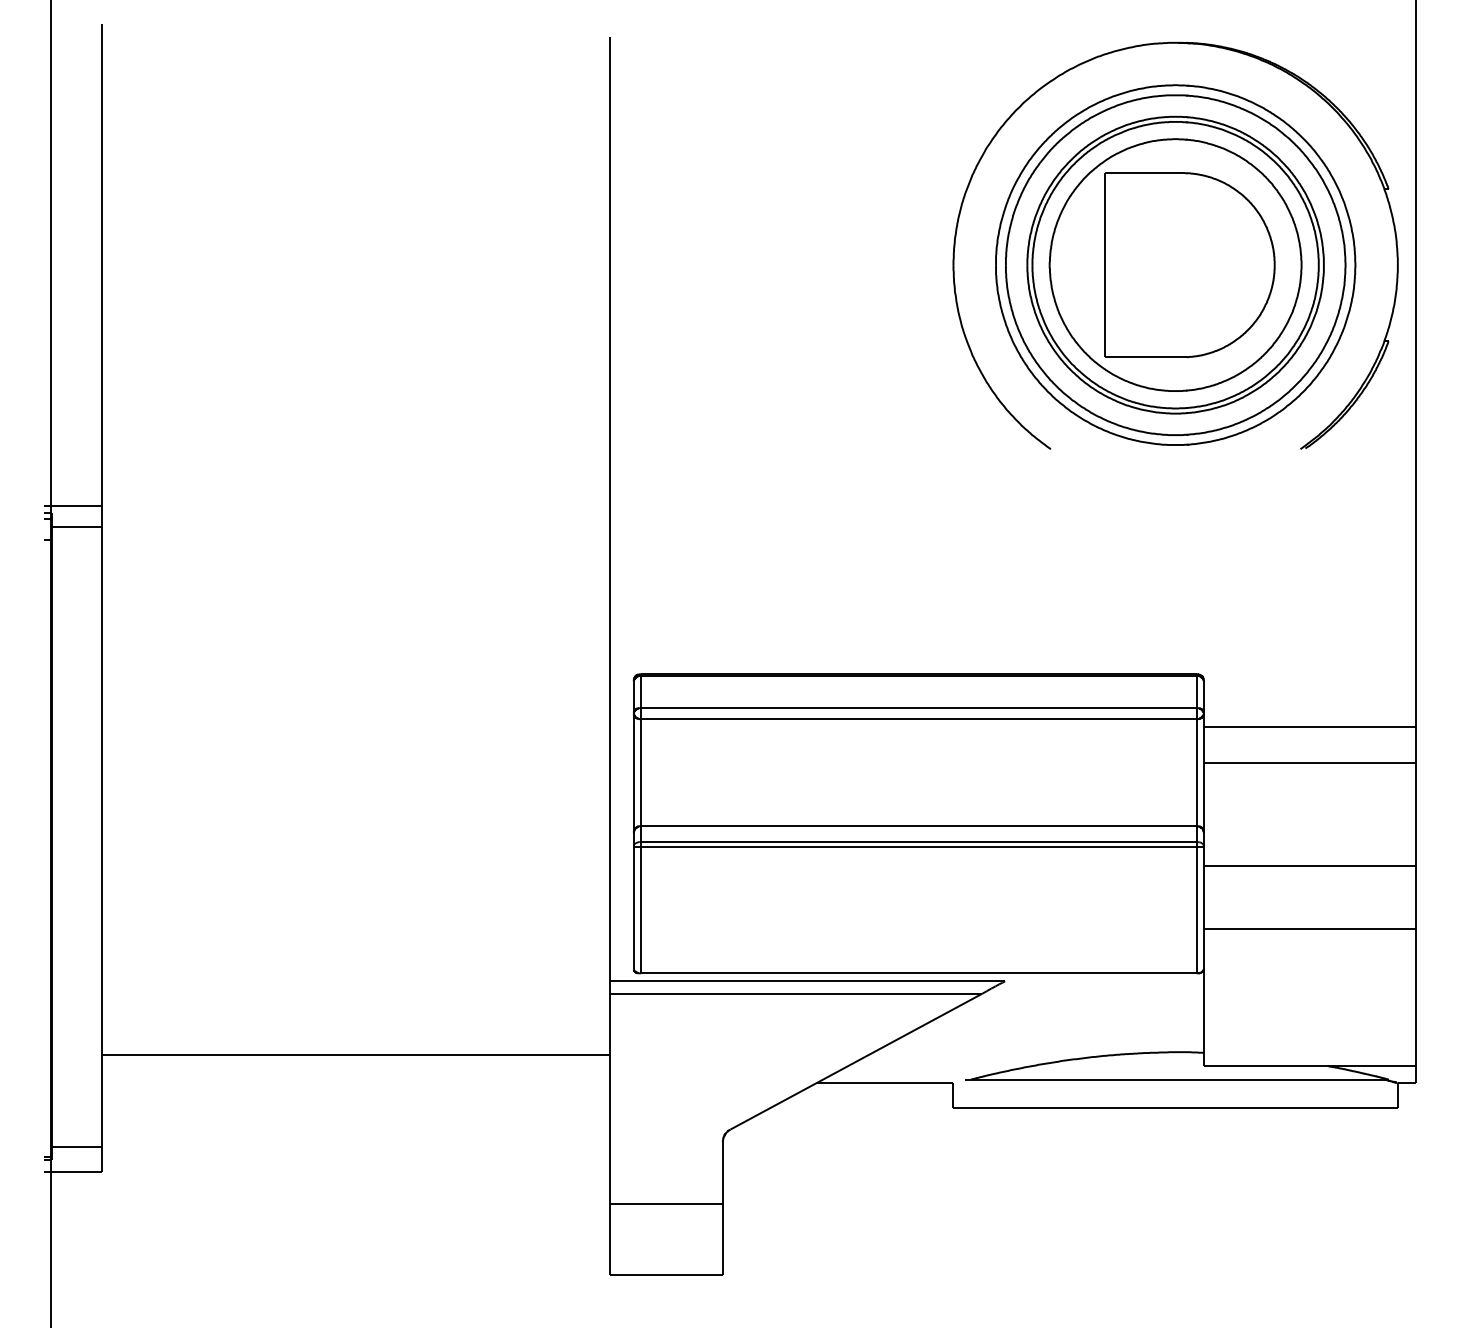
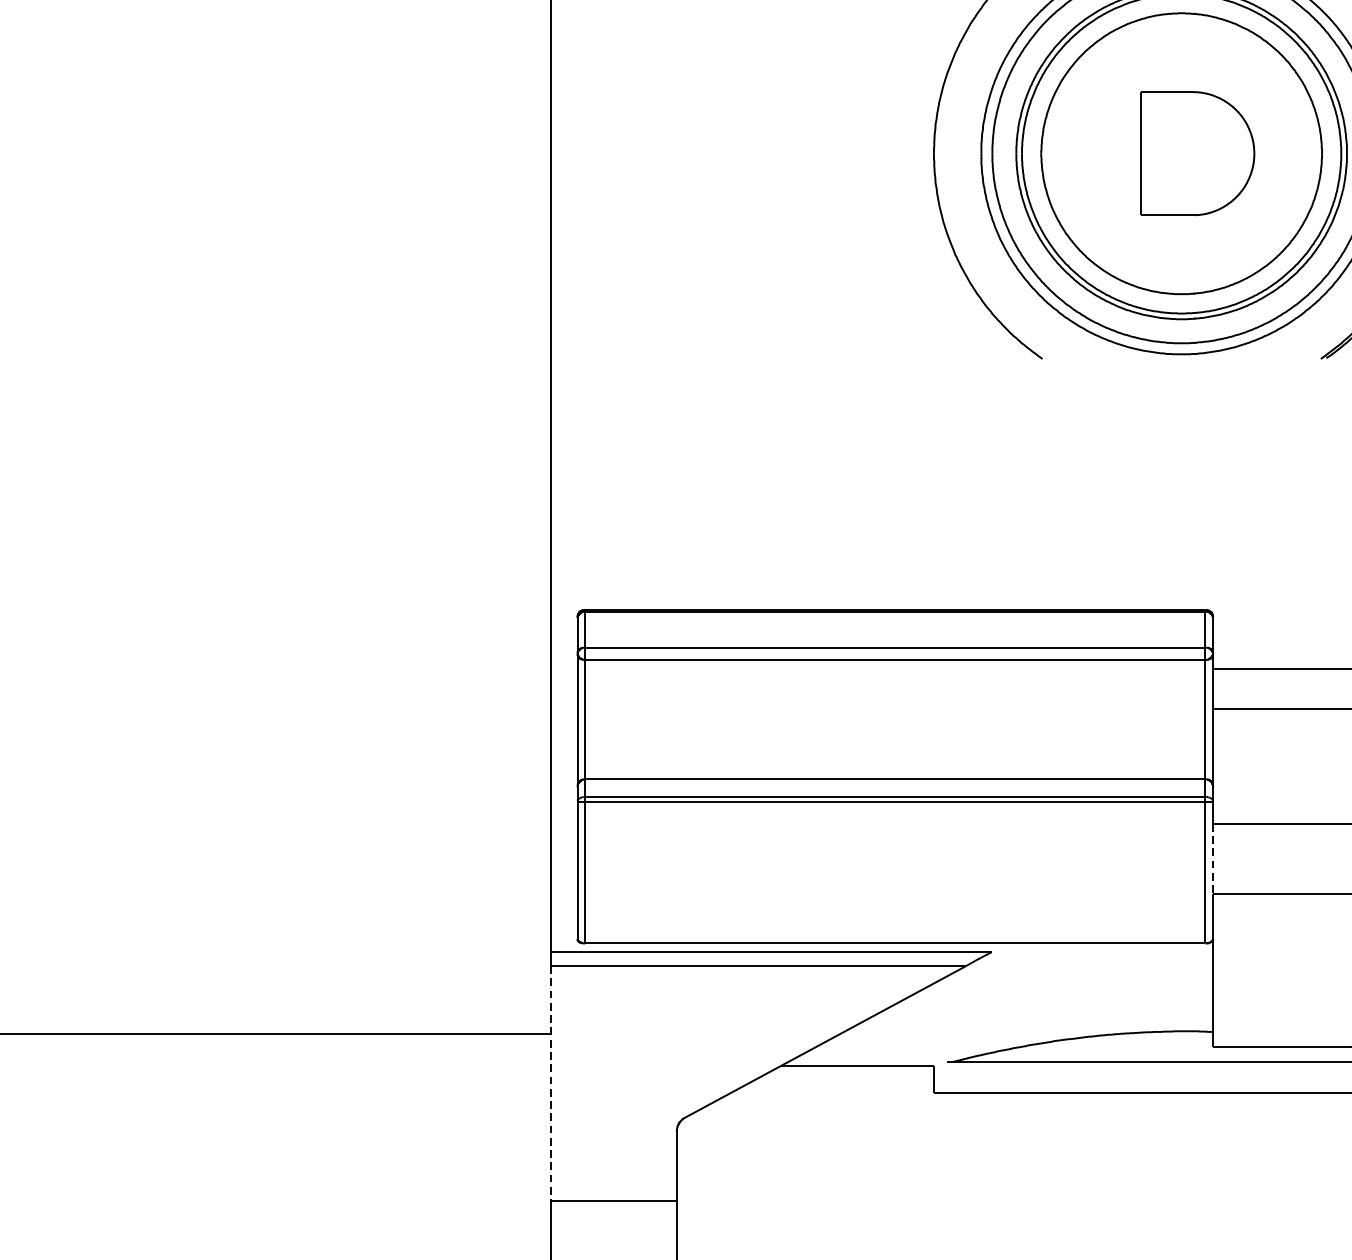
part: (1189, 264) -> (1197, 153), size x0.6
line: (1203, 898) -> (1212, 859), solid -> dashed
line: (609, 1099) -> (550, 1084), solid -> dashed

